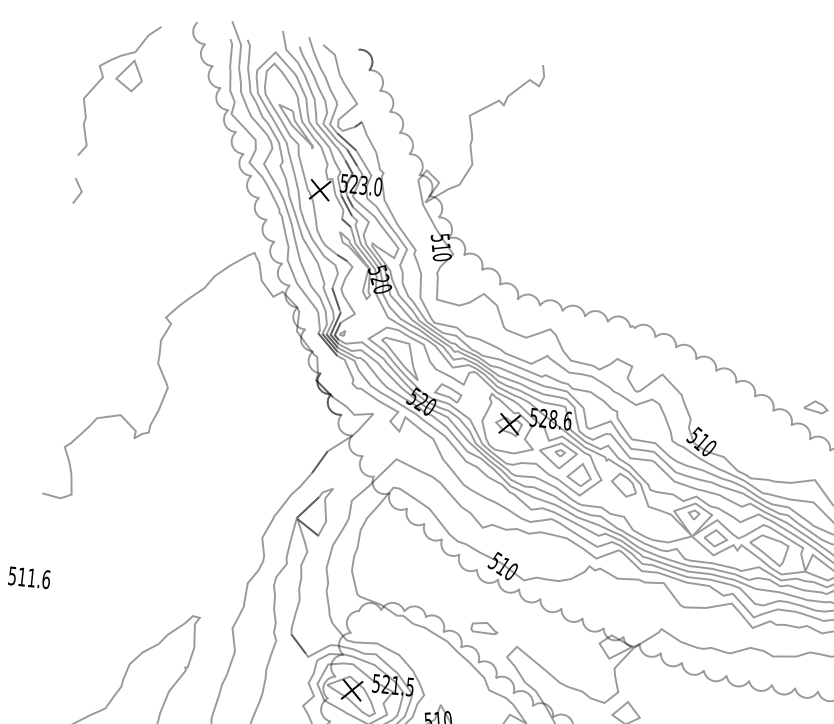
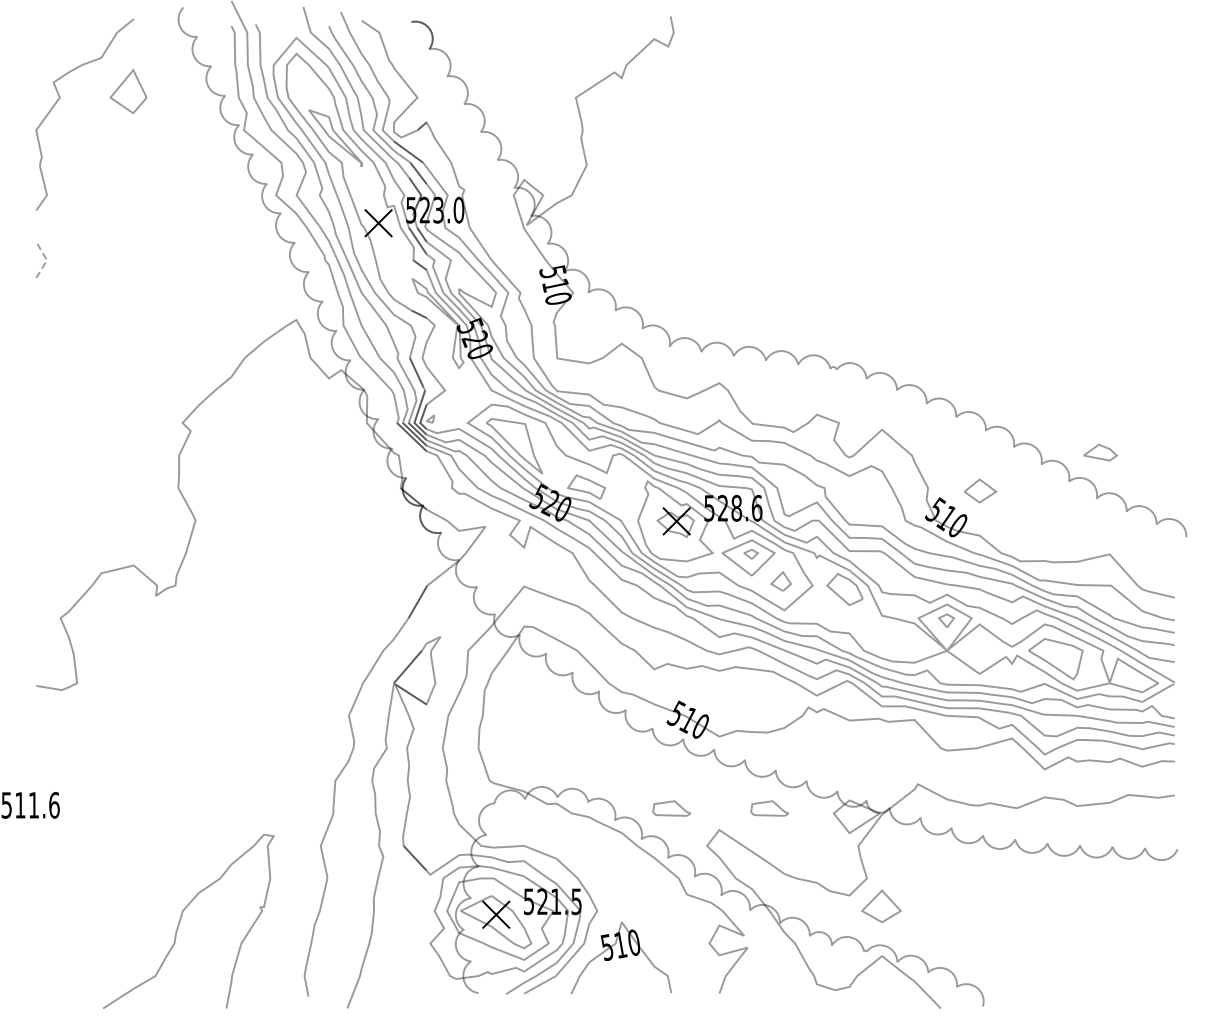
part: (128, 75) -> (127, 91), moved
line: (82, 191) -> (47, 260), solid -> dashed
part: (578, 474) -> (780, 581), size x0.6
part: (715, 538) -> (980, 490), moved
part: (554, 635) -> (769, 808), added

